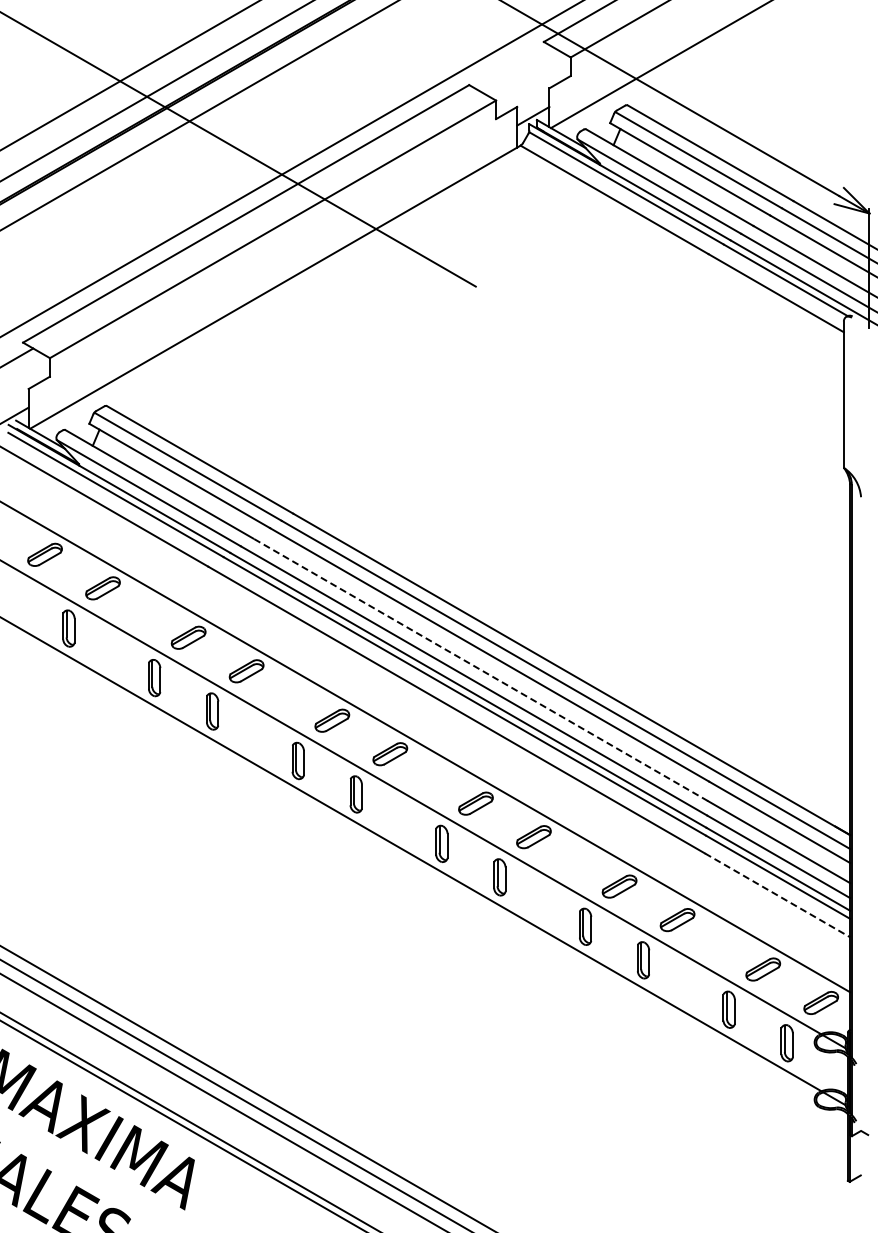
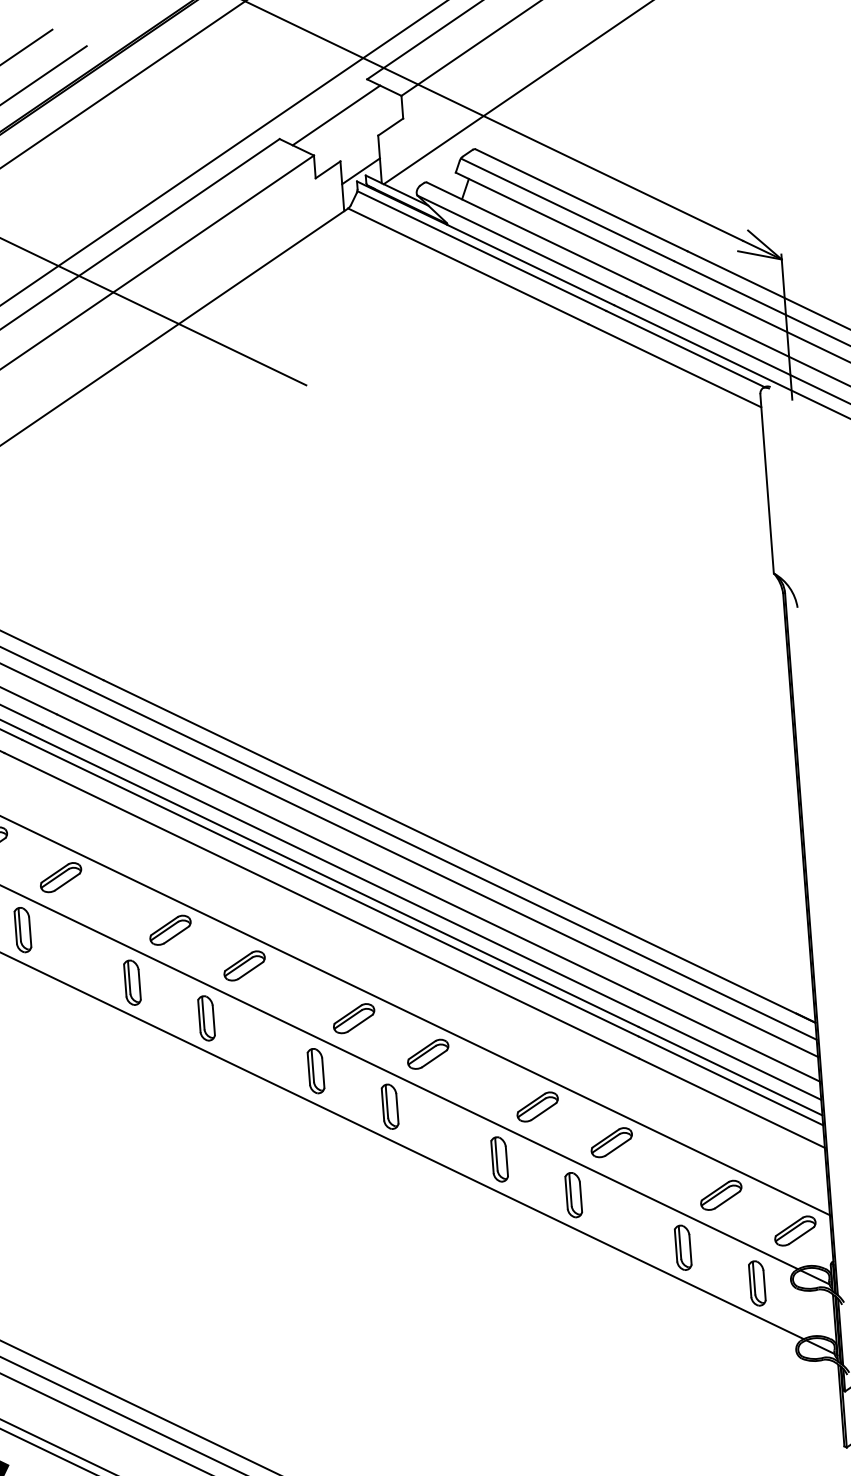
line: (516, 68) -> (336, 114), added
line: (480, 669) -> (347, 853), dashed -> solid
line: (777, 895) -> (731, 1103), dashed -> solid

